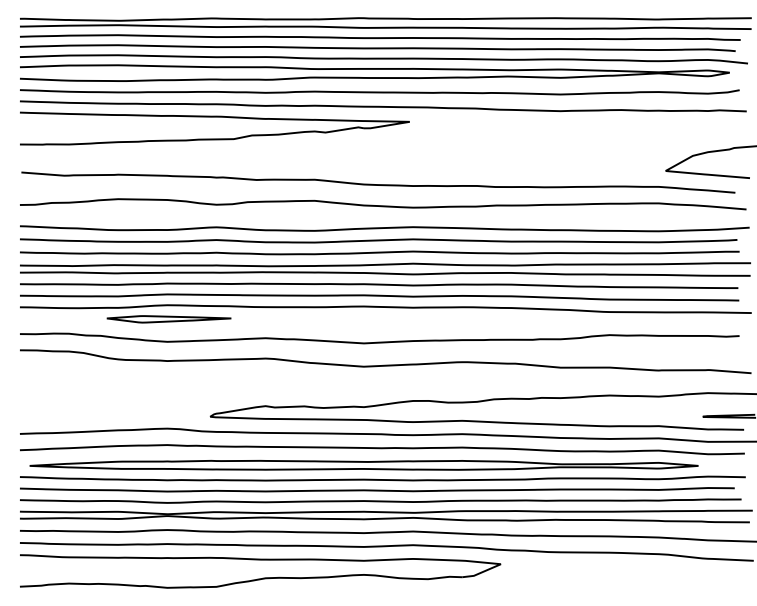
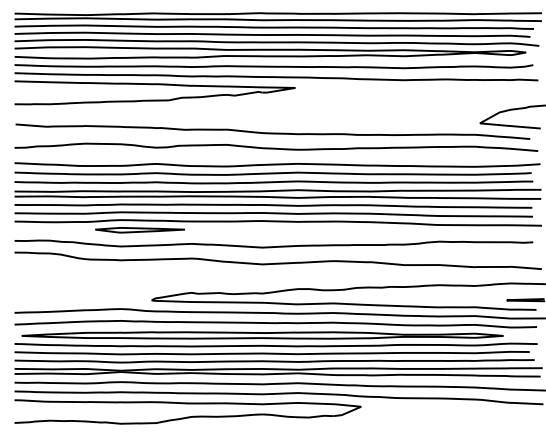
part: (168, 319) -> (139, 230), moved

